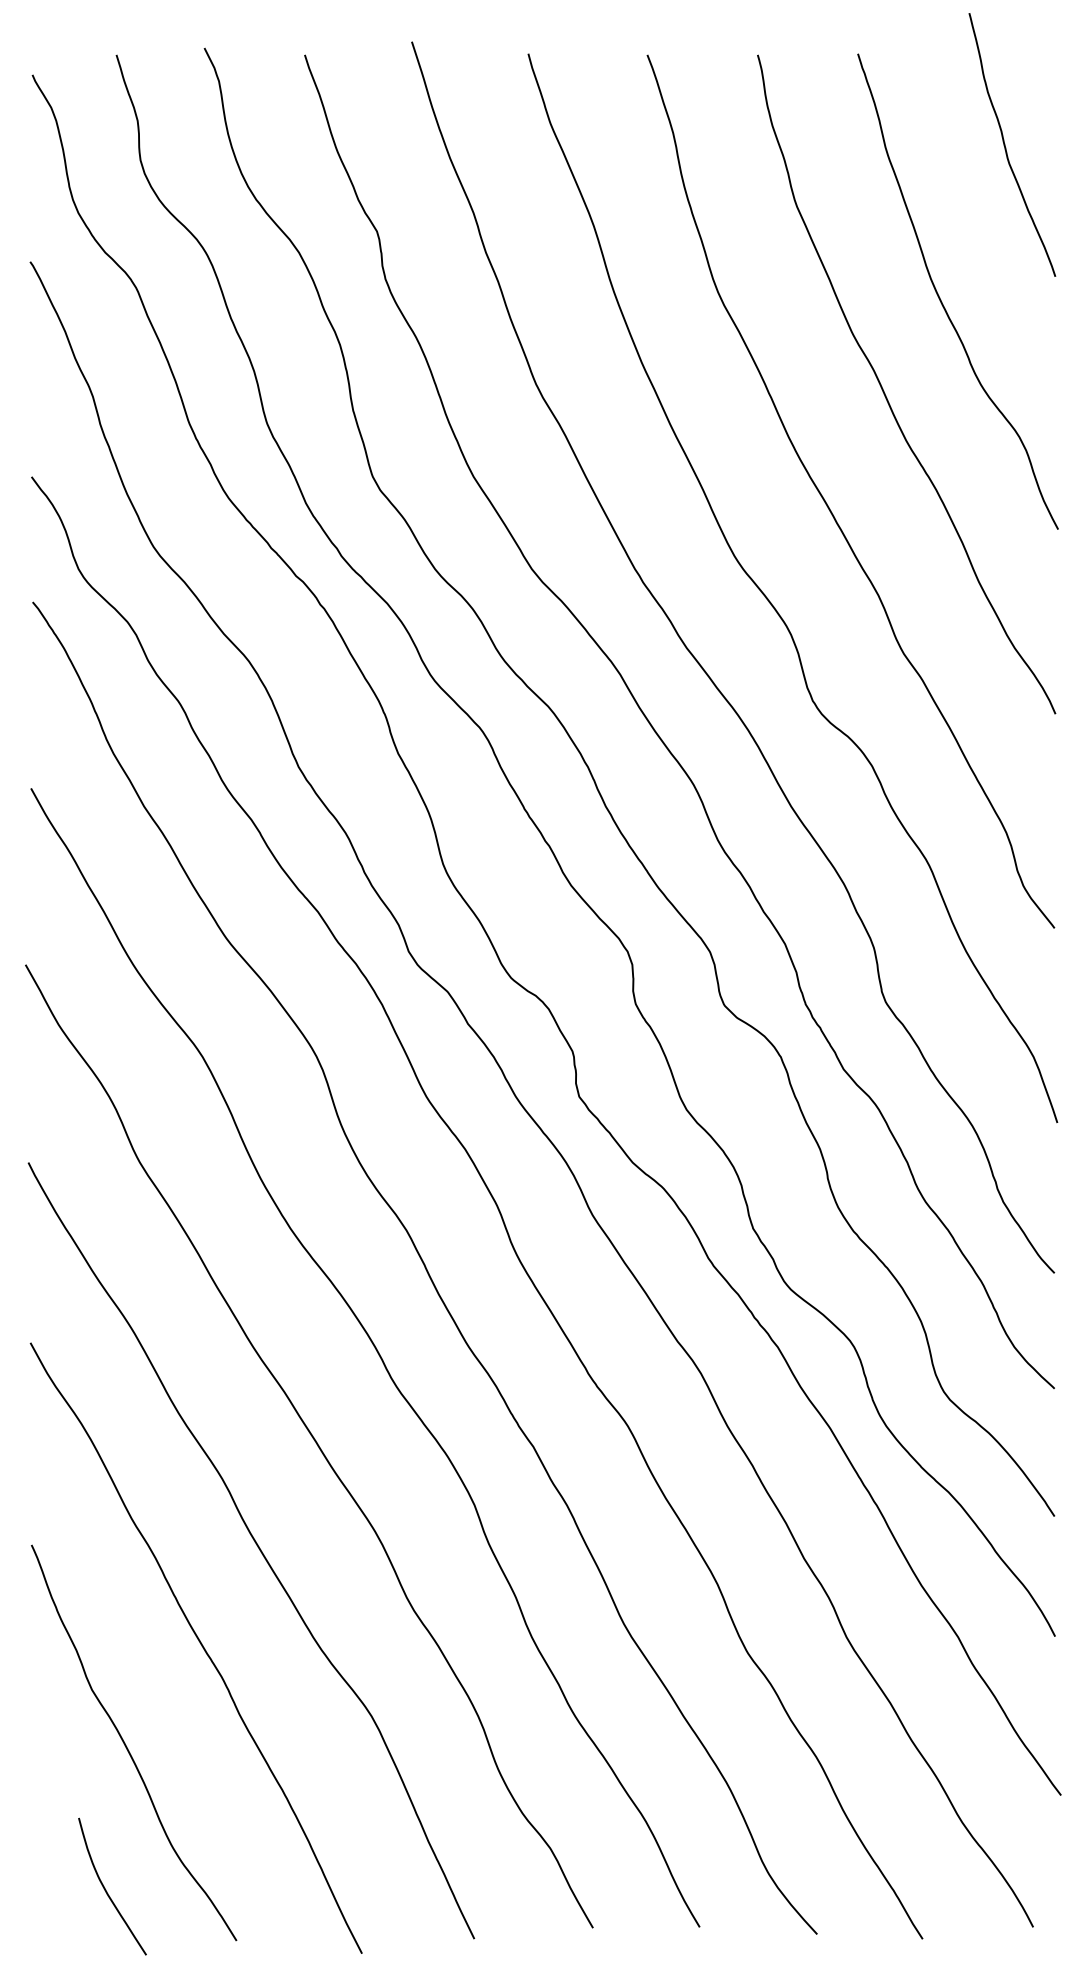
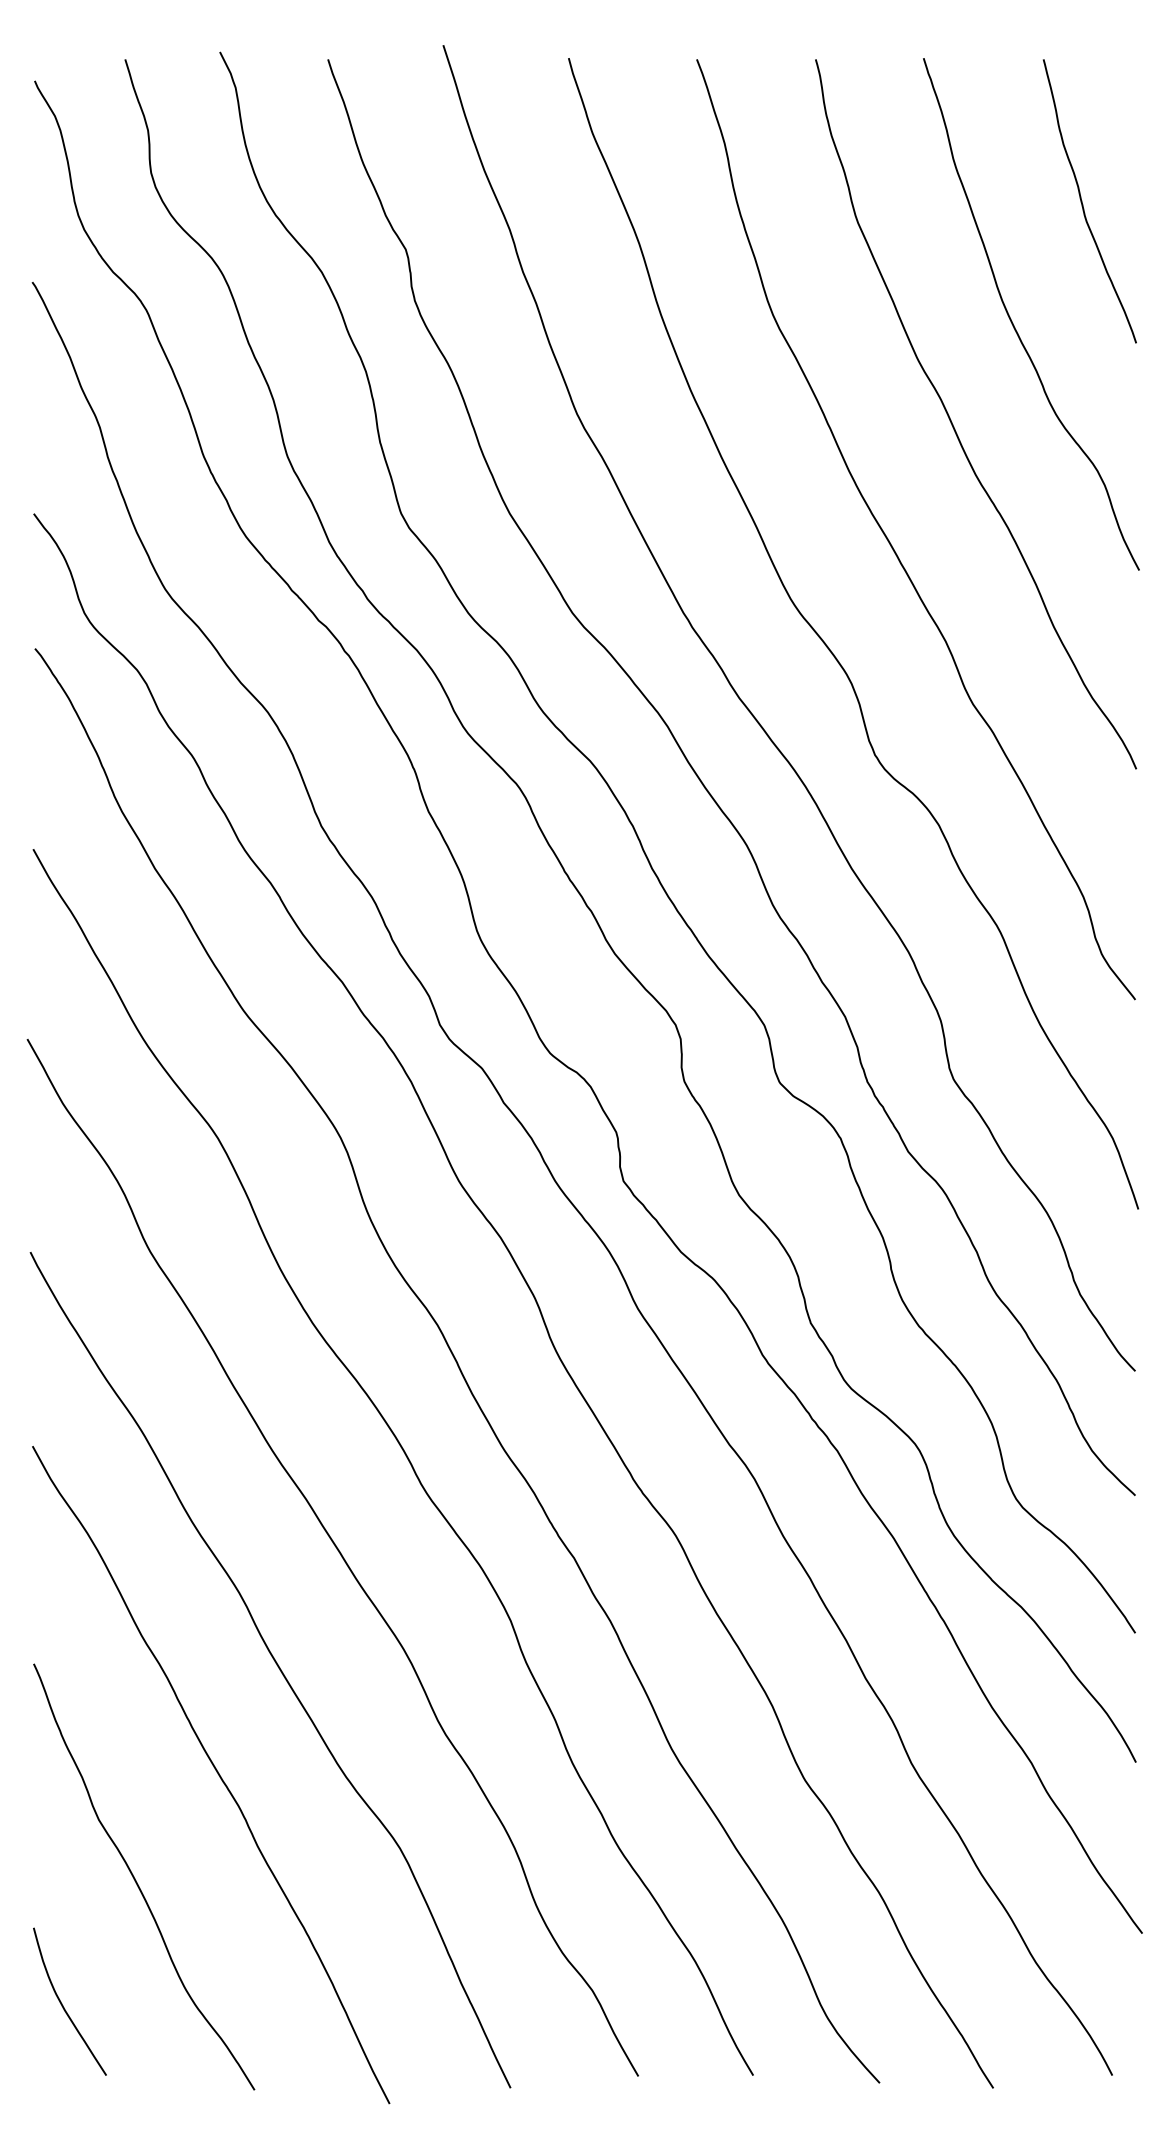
curve: (1006, 147) -> (1083, 204), moved
curve: (106, 1890) -> (63, 2005), moved

